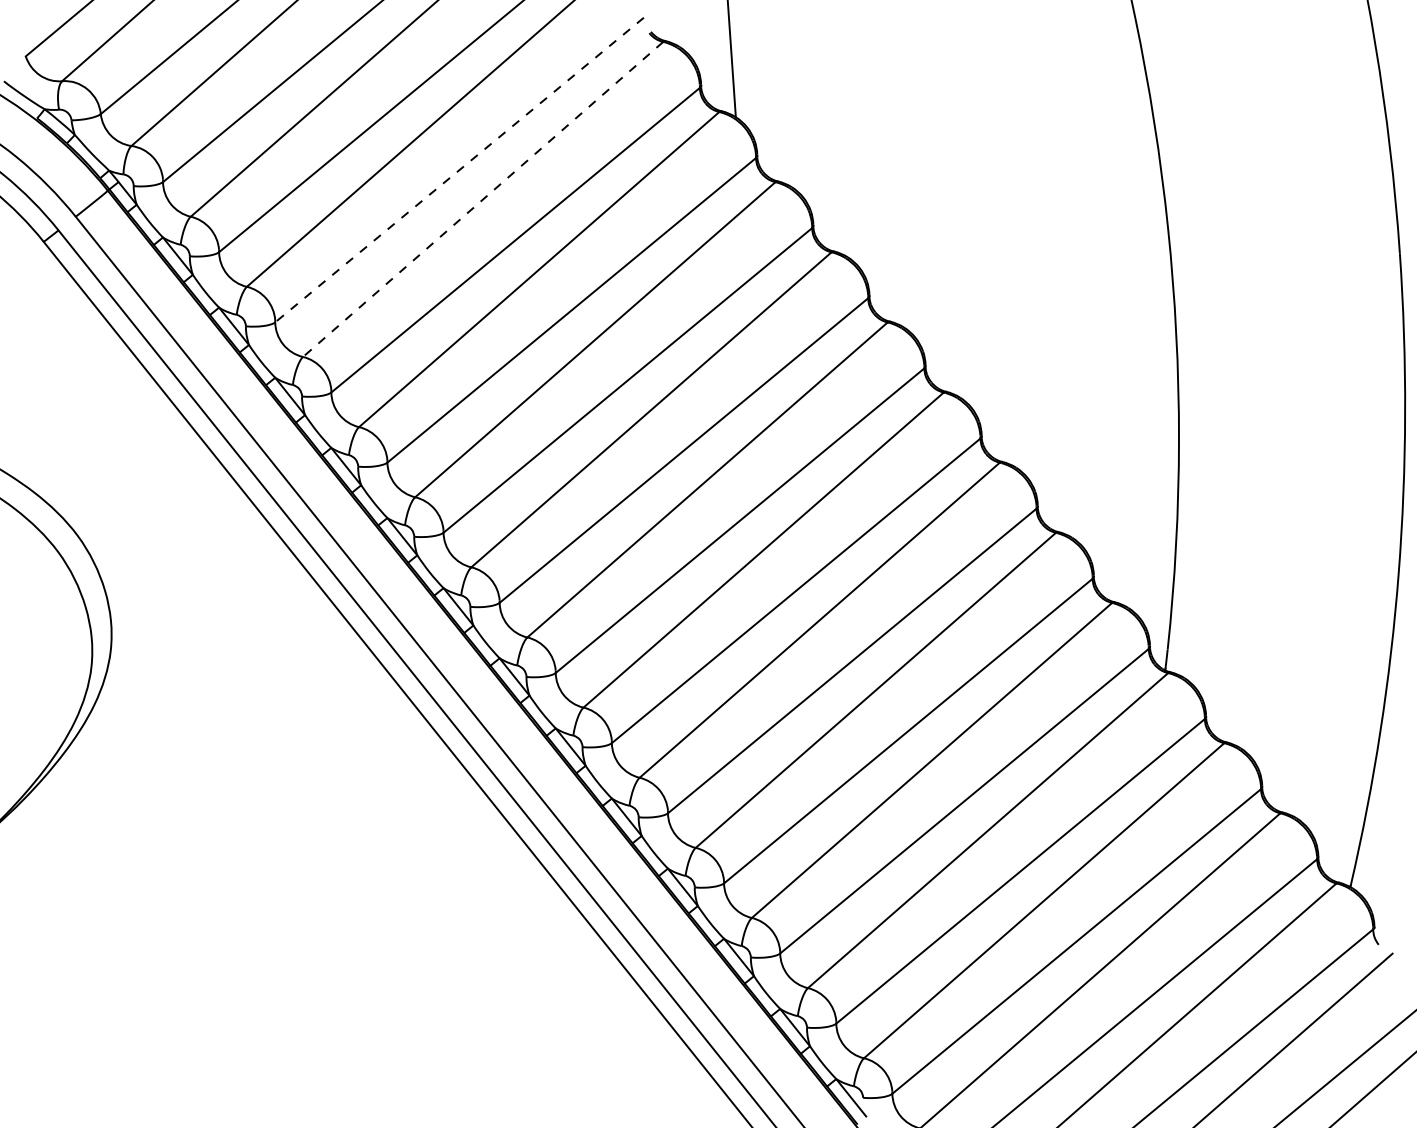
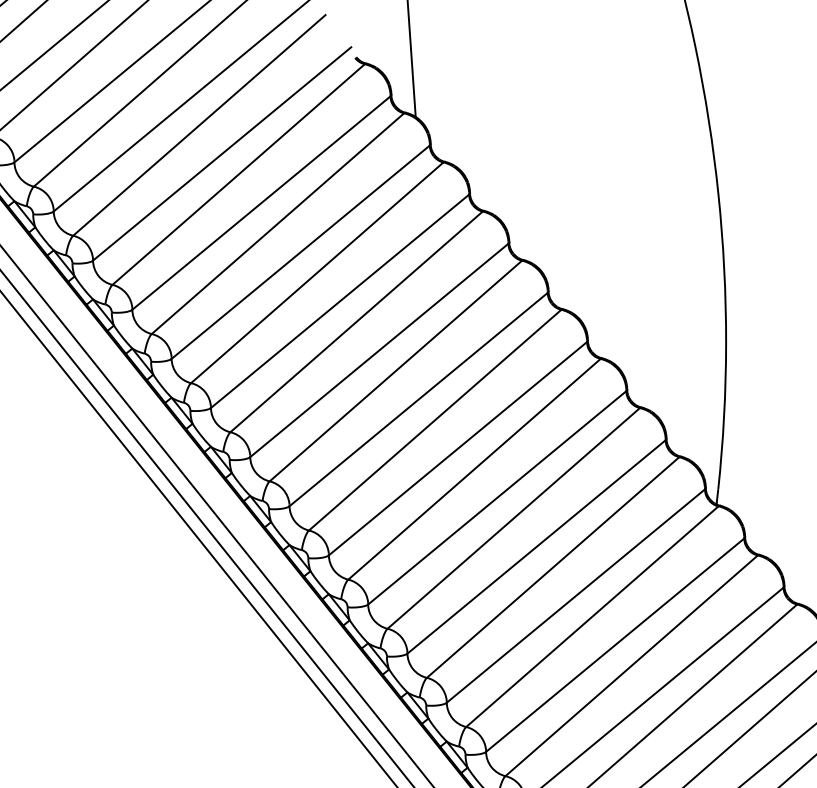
line: (459, 170) -> (222, 154), dashed -> solid
line: (482, 199) -> (238, 174), dashed -> solid

